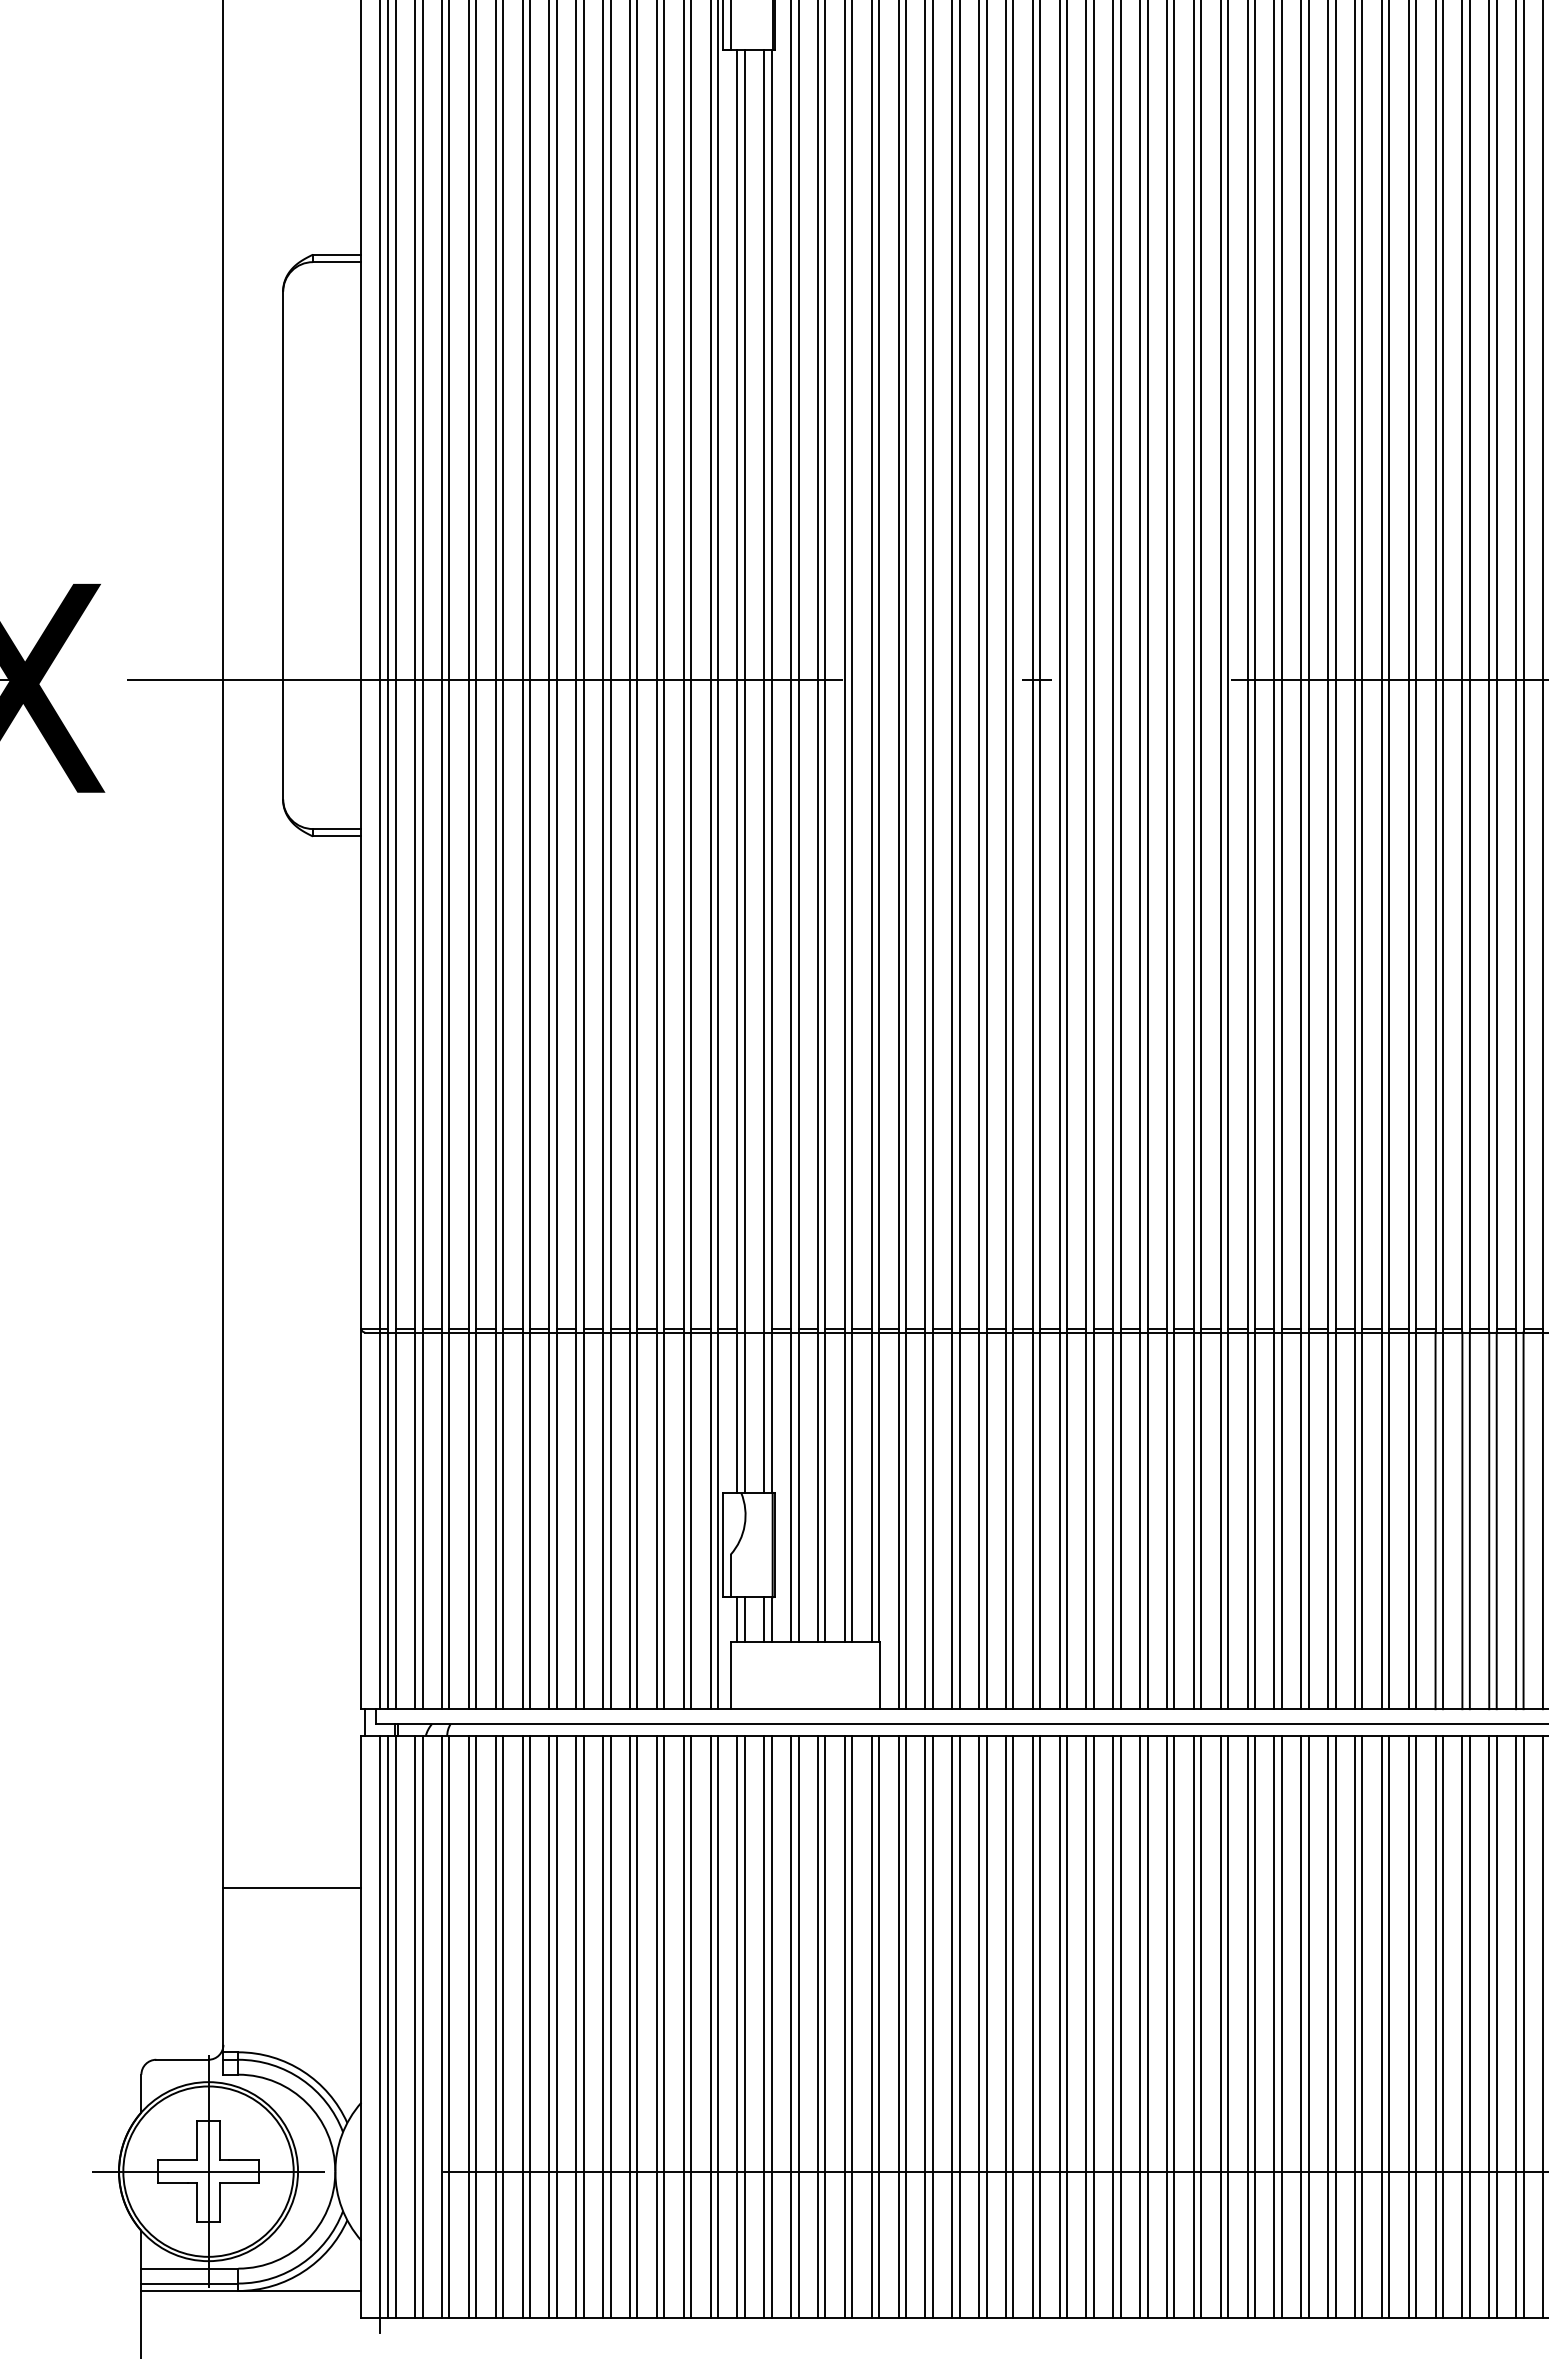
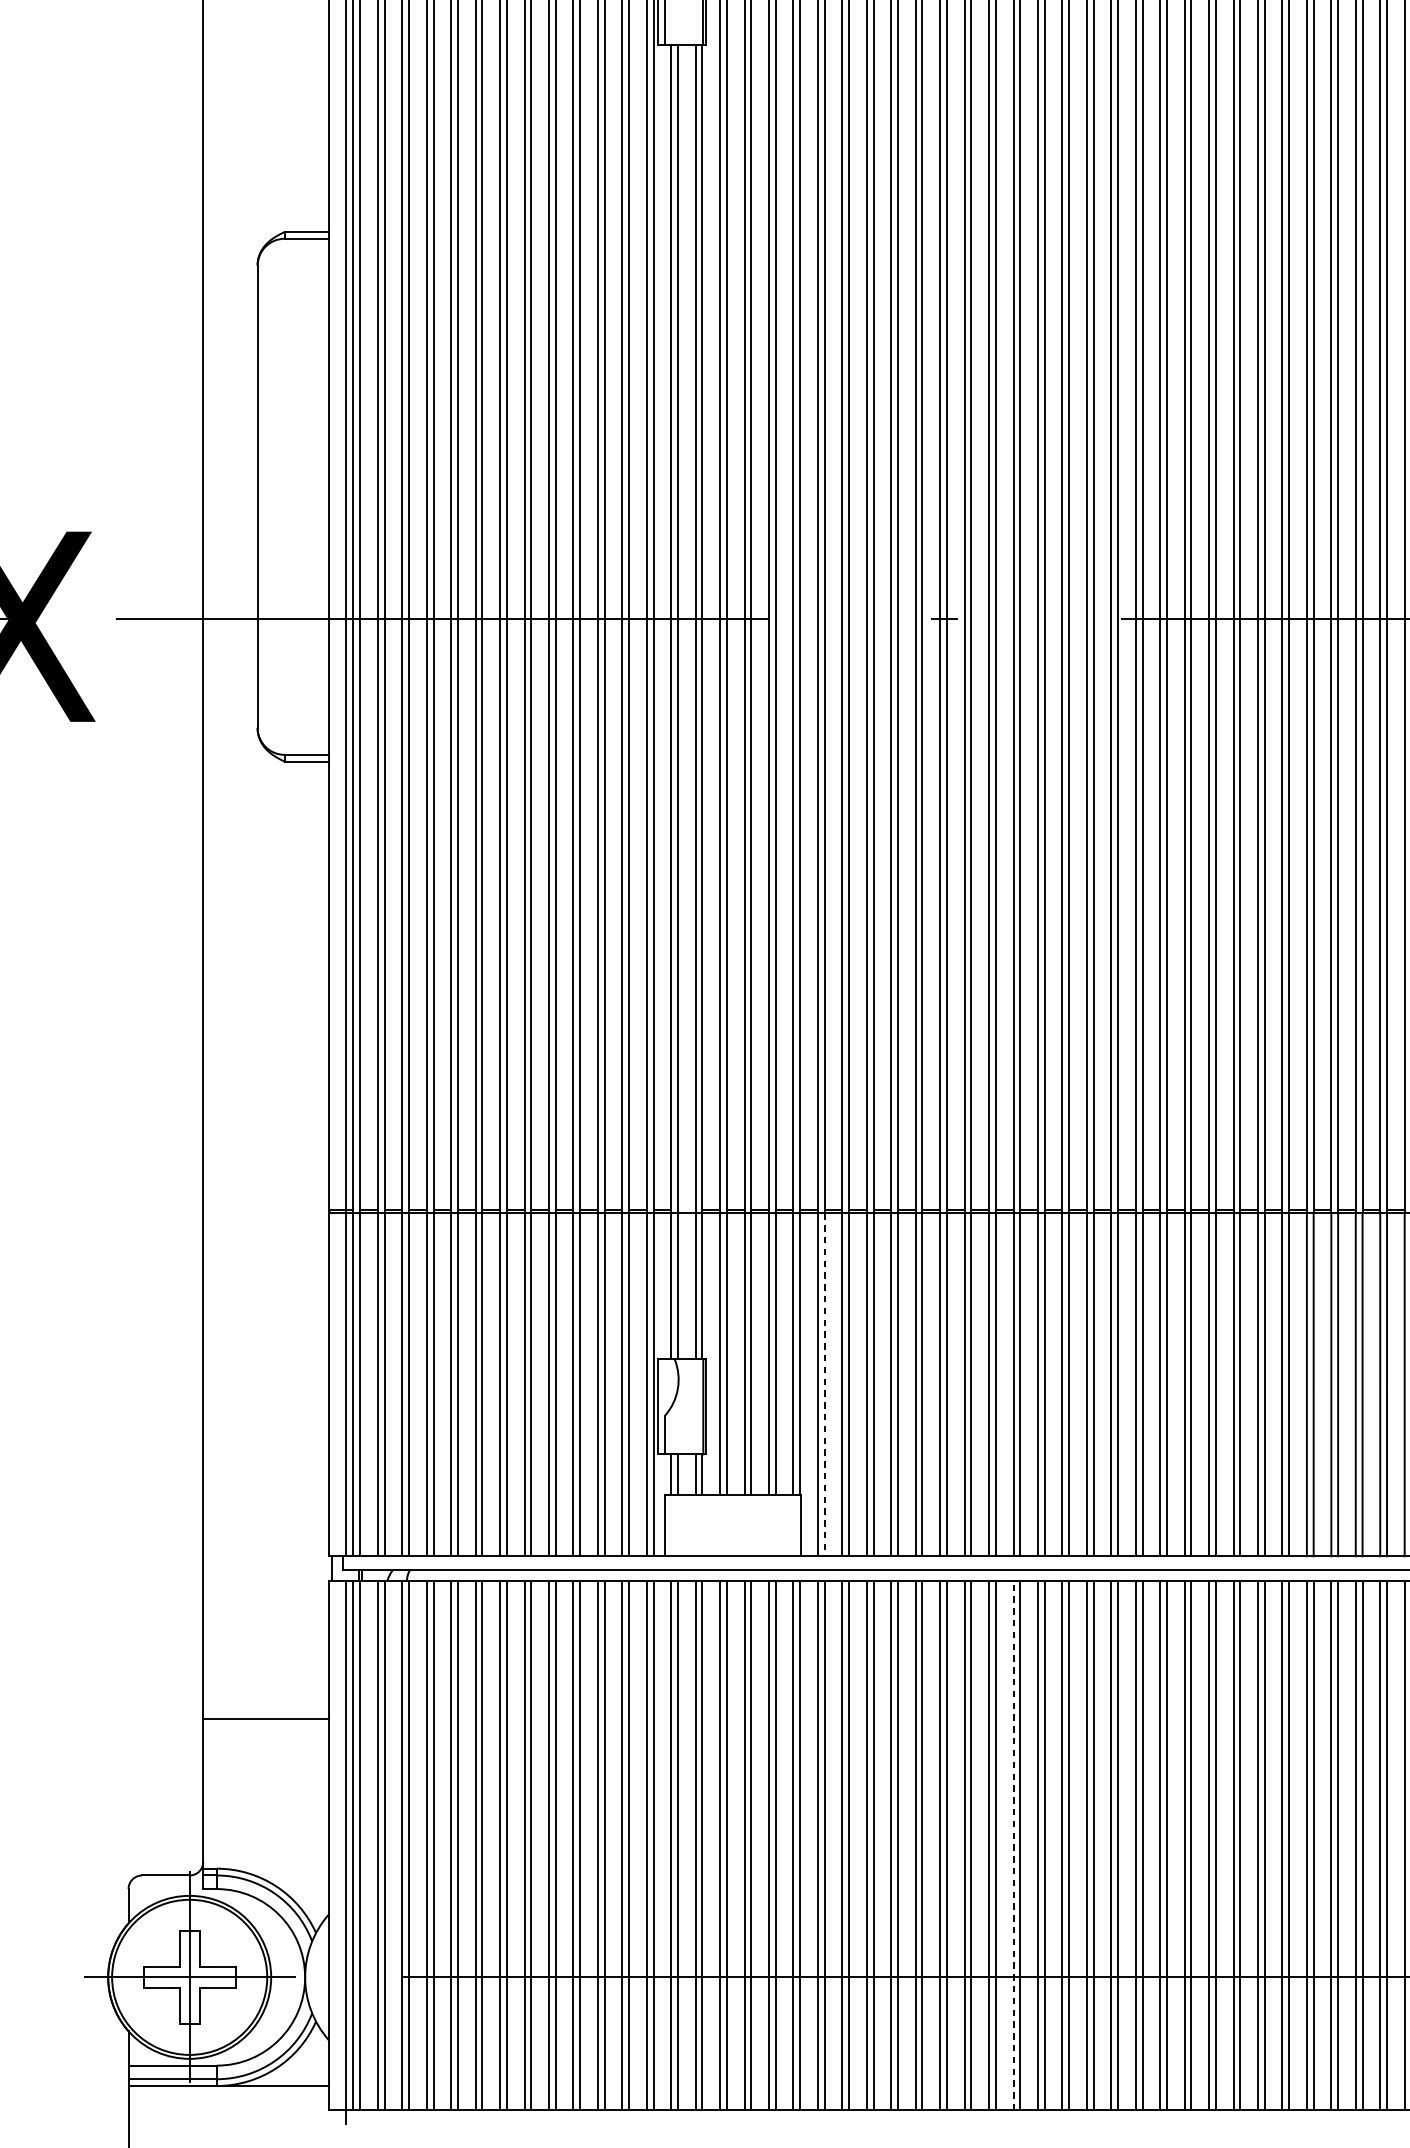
line: (905, 1521) -> (824, 1385), solid -> dashed
line: (1113, 2026) -> (1013, 1845), solid -> dashed

